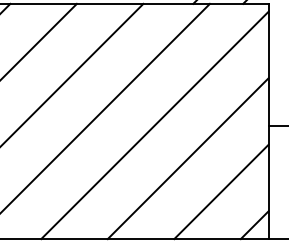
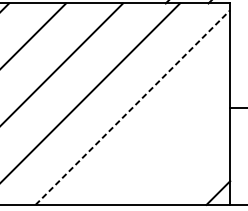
line: (154, 125) -> (132, 107), solid -> dashed
line: (187, 158) -> (160, 135), removed
line: (221, 191) -> (189, 164), removed

